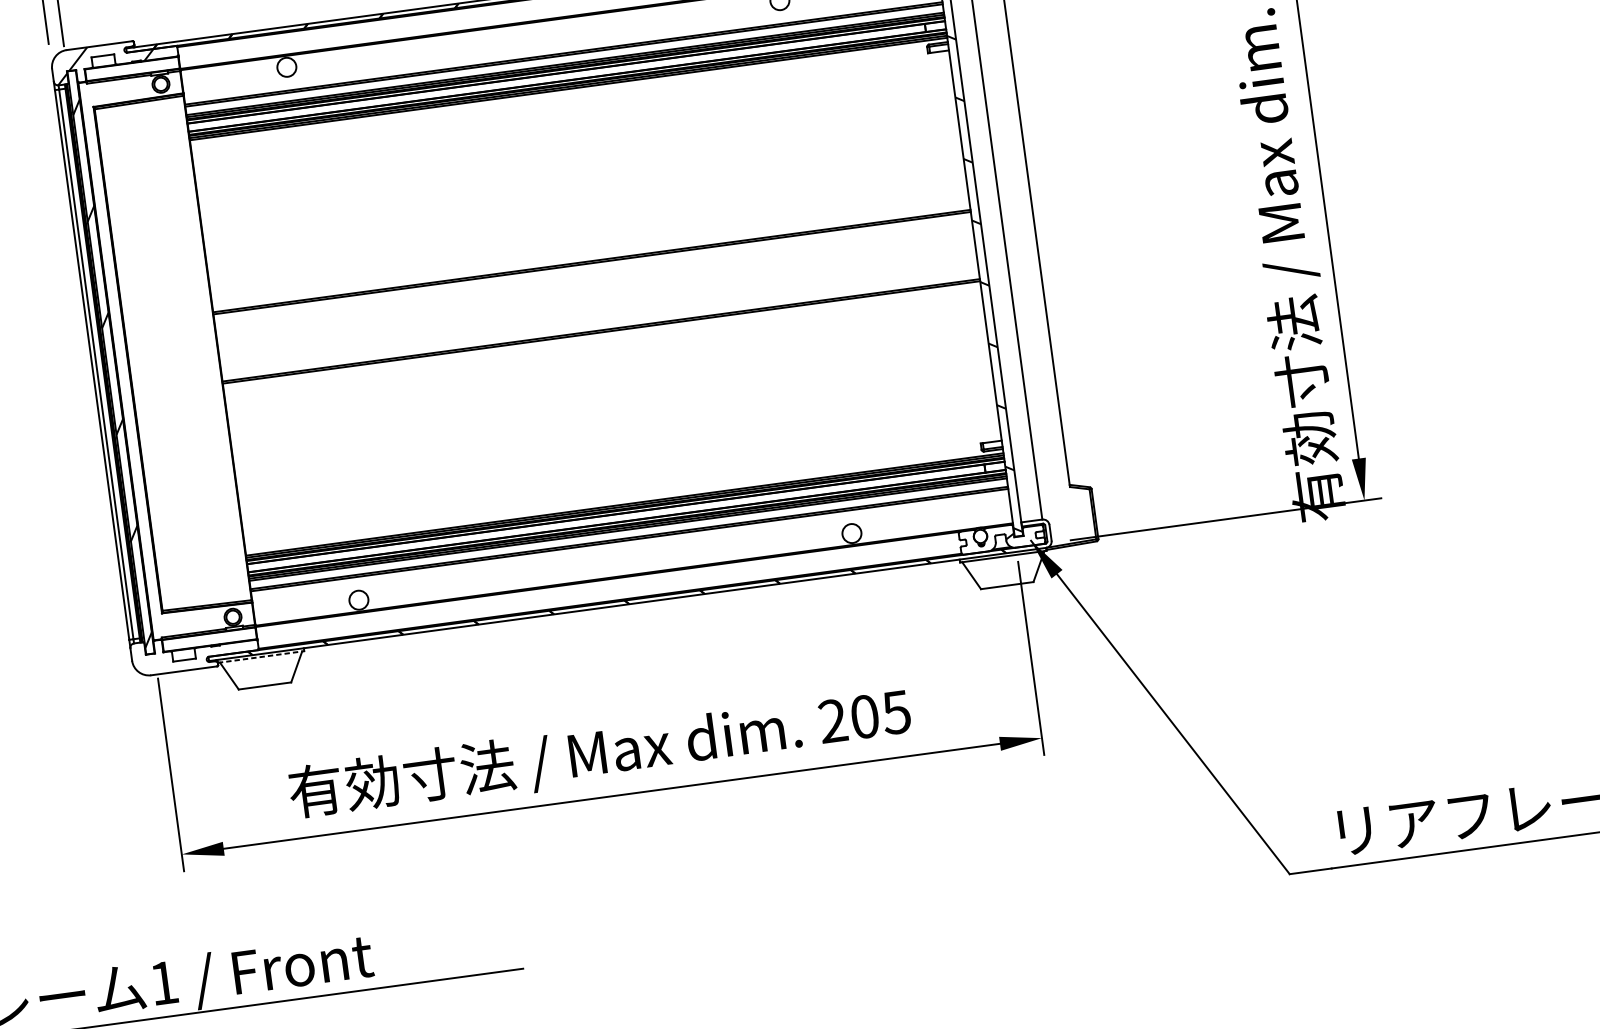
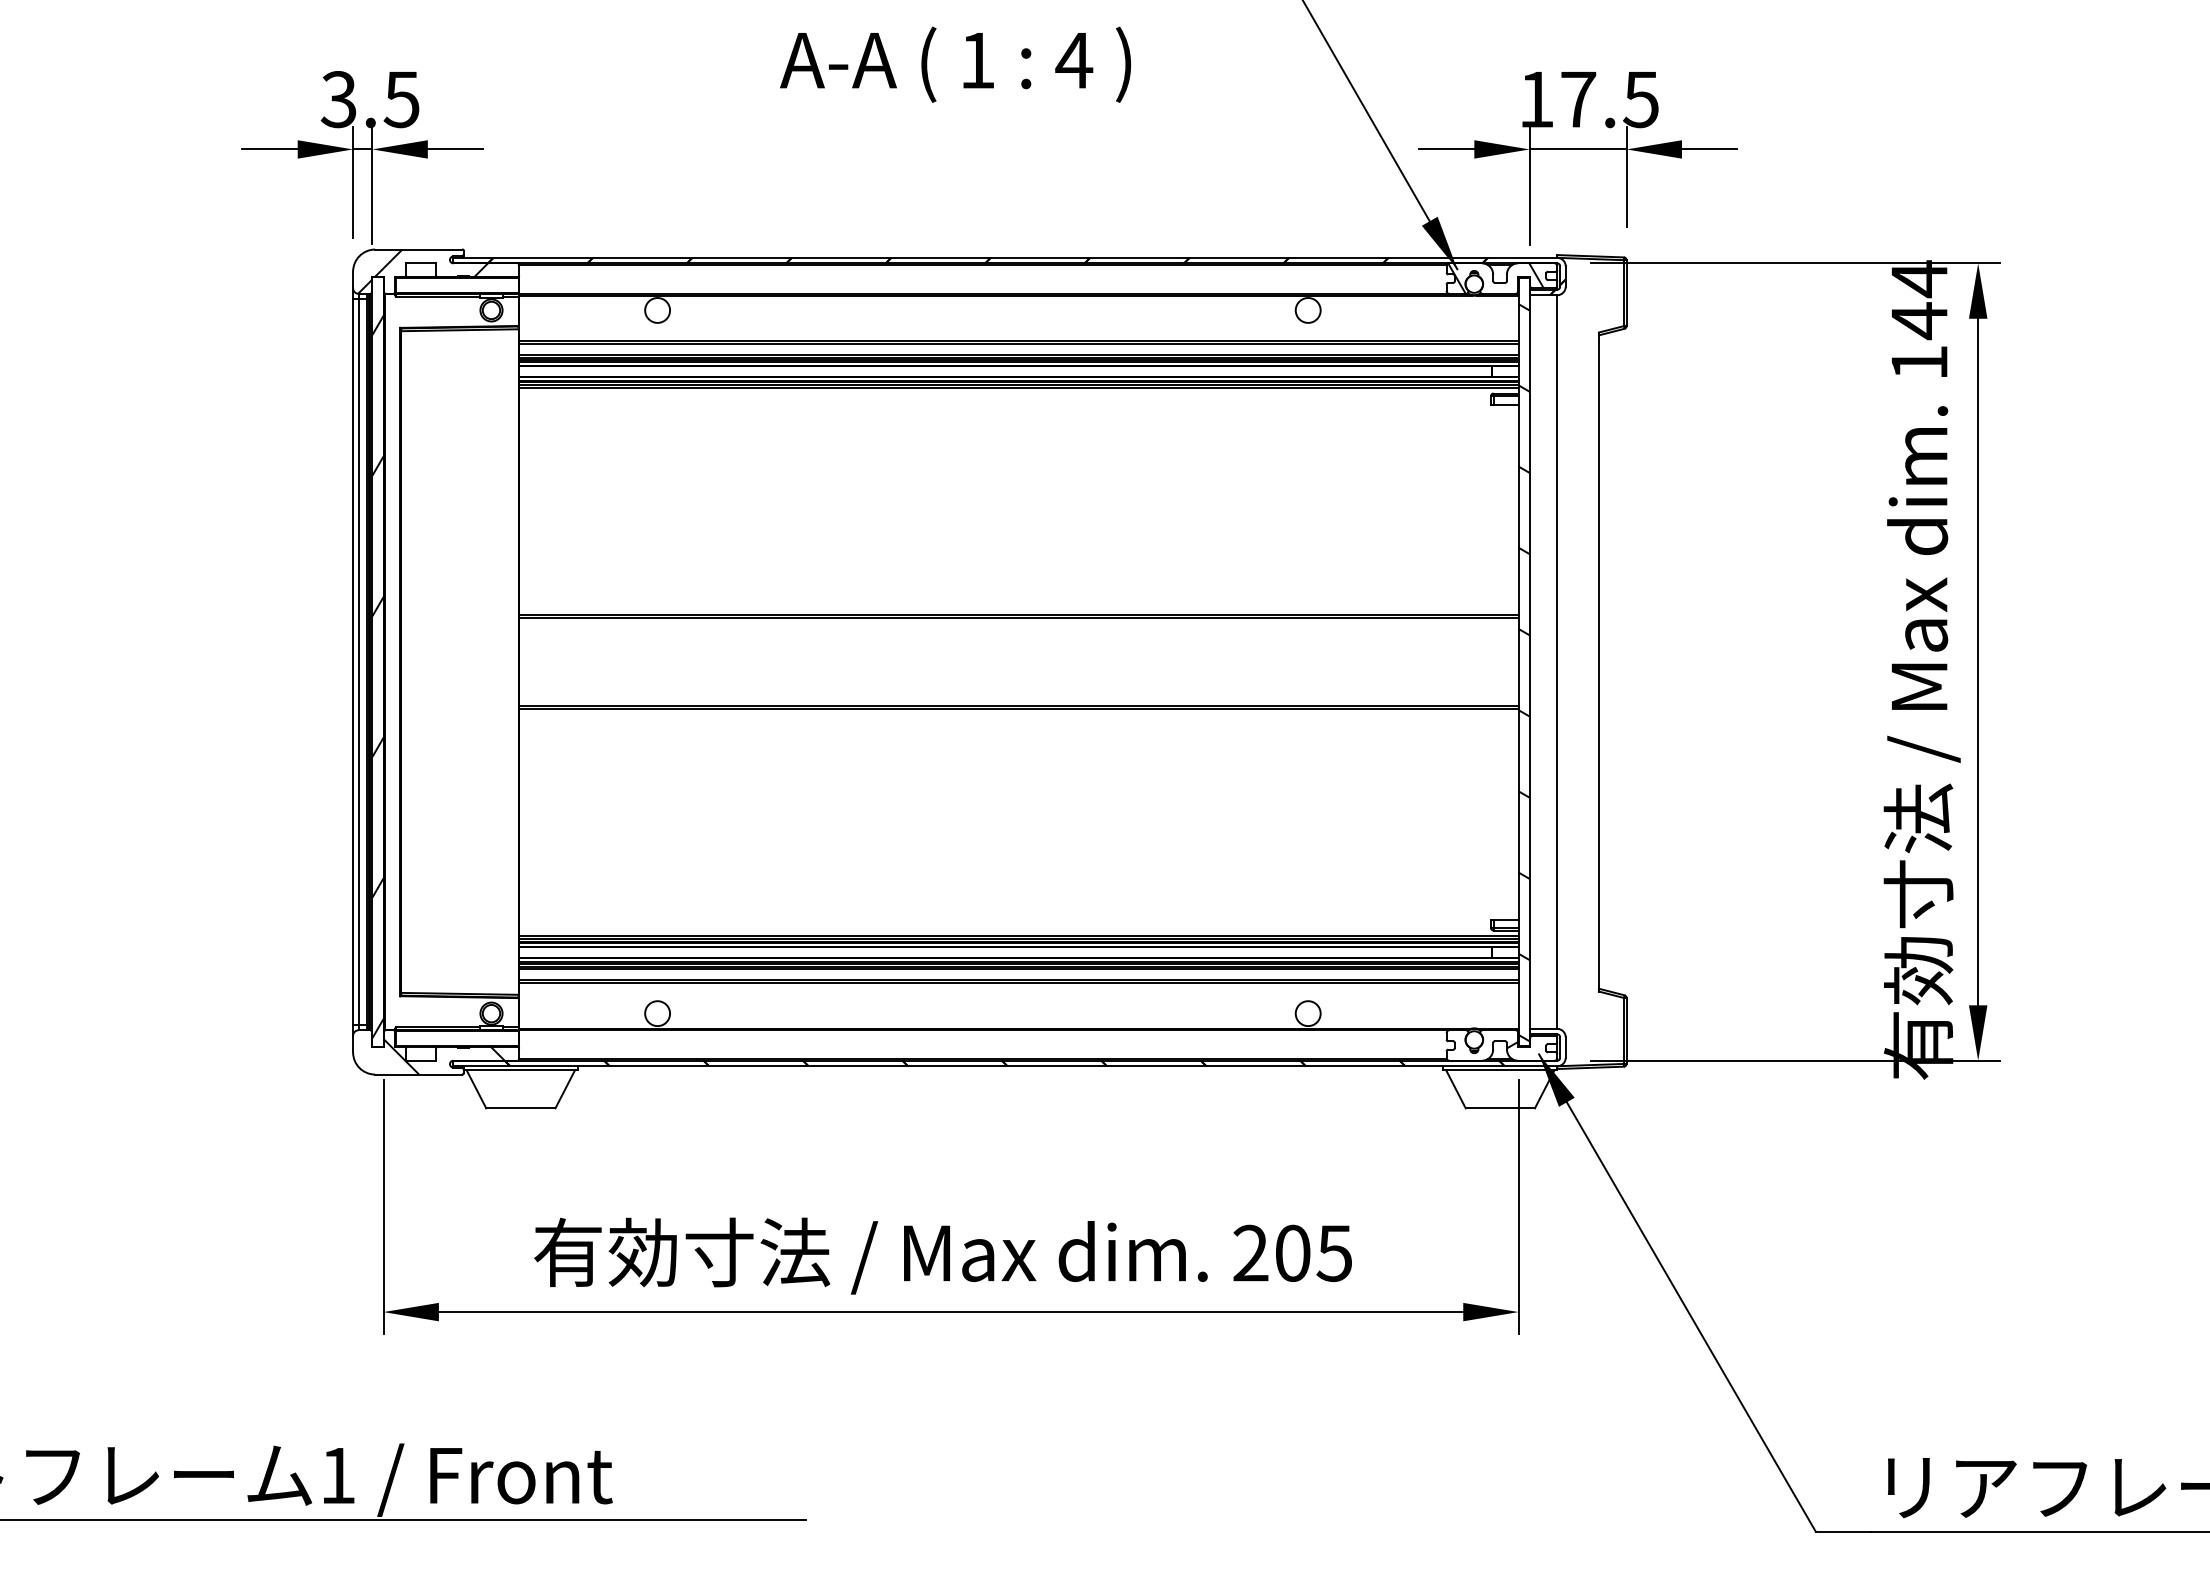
hatch: (201, 654) -> (444, 1056), added
line: (261, 657) -> (521, 1070), dashed -> solid

